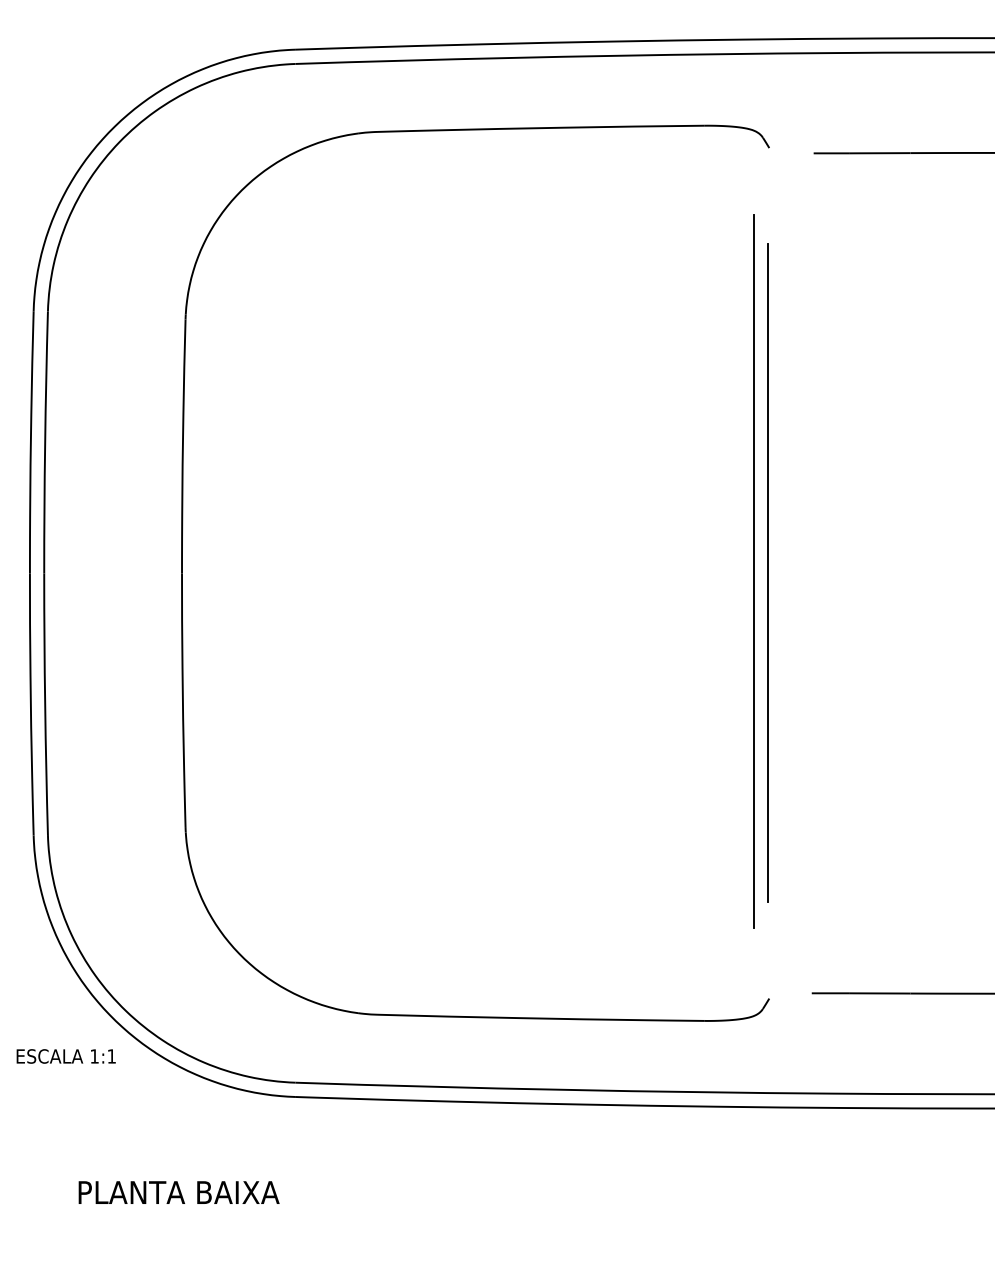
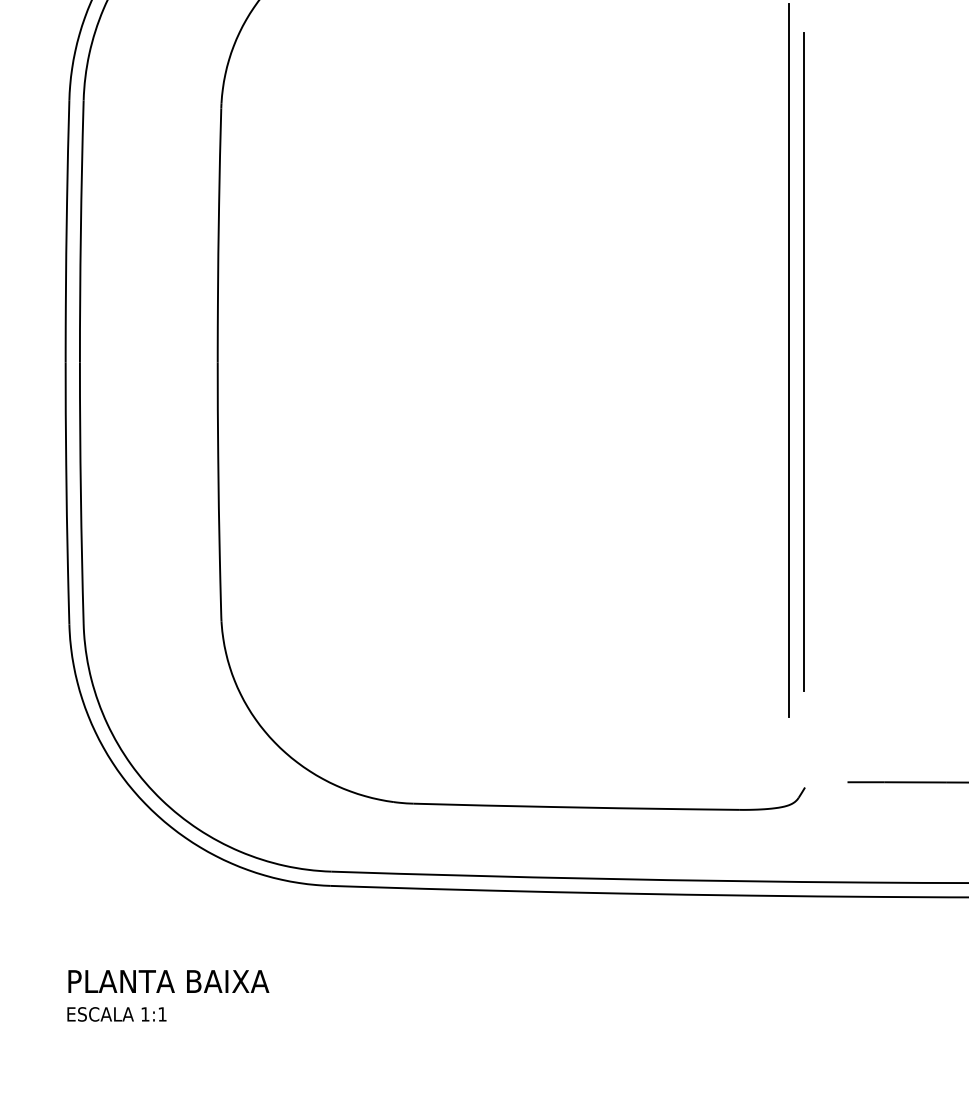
text: (65, 1056) -> (116, 1014), moved
text: (178, 1192) -> (168, 981), moved

